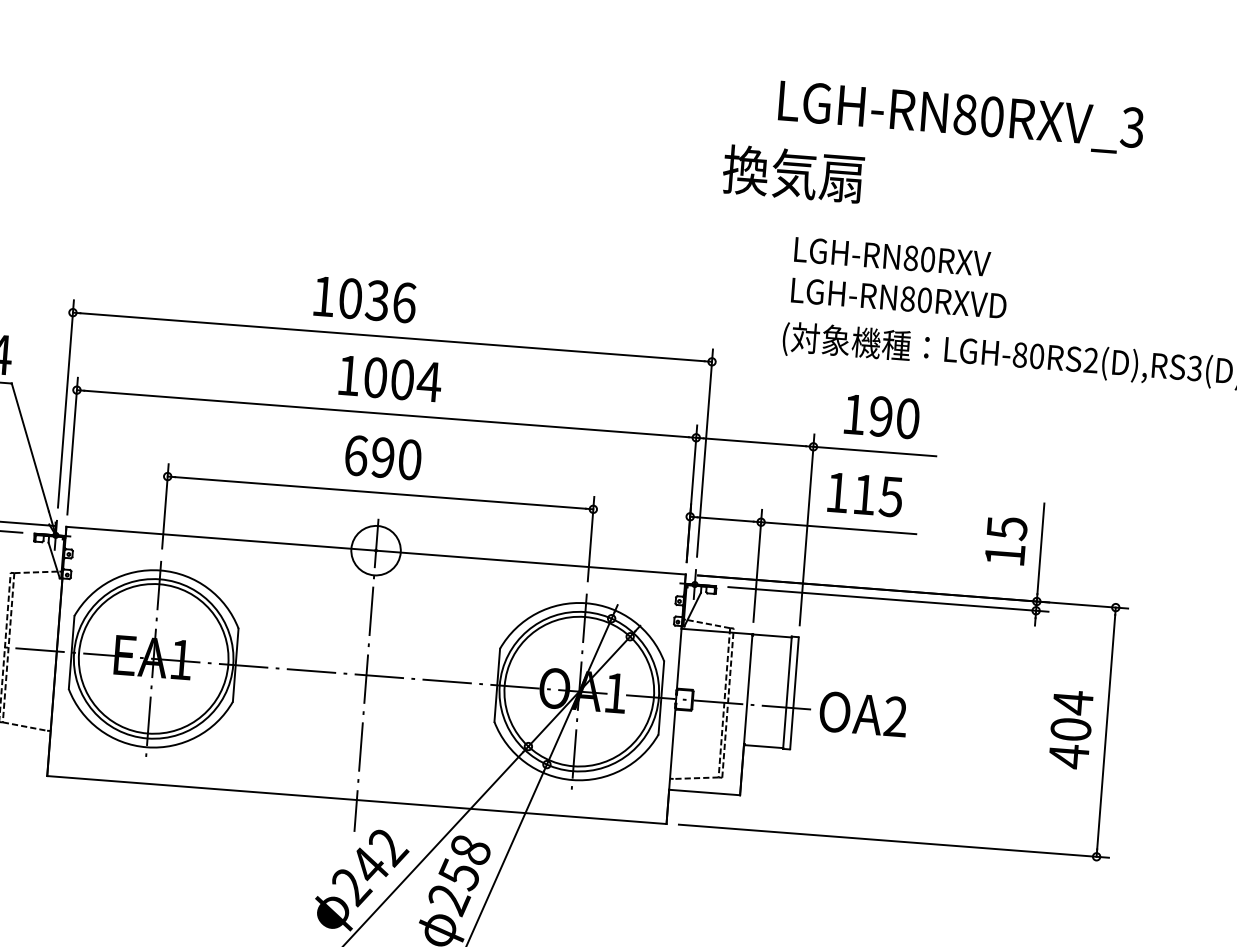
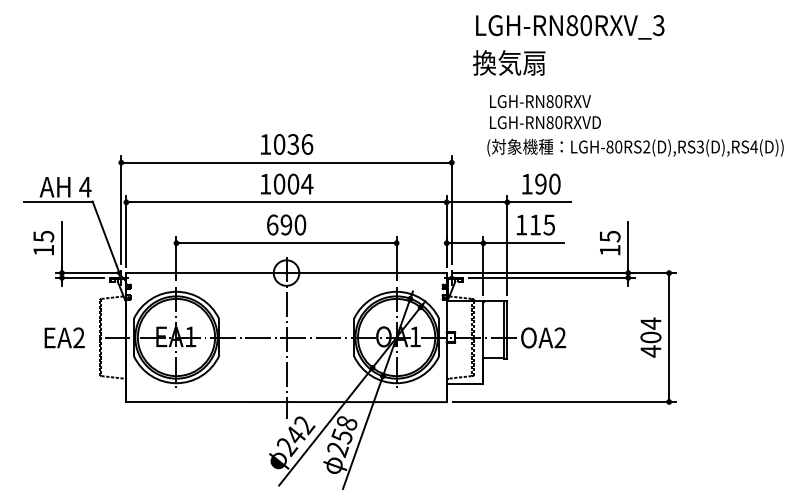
text: (793, 173) -> (509, 62), moved
text: (366, 299) -> (287, 144), moved

